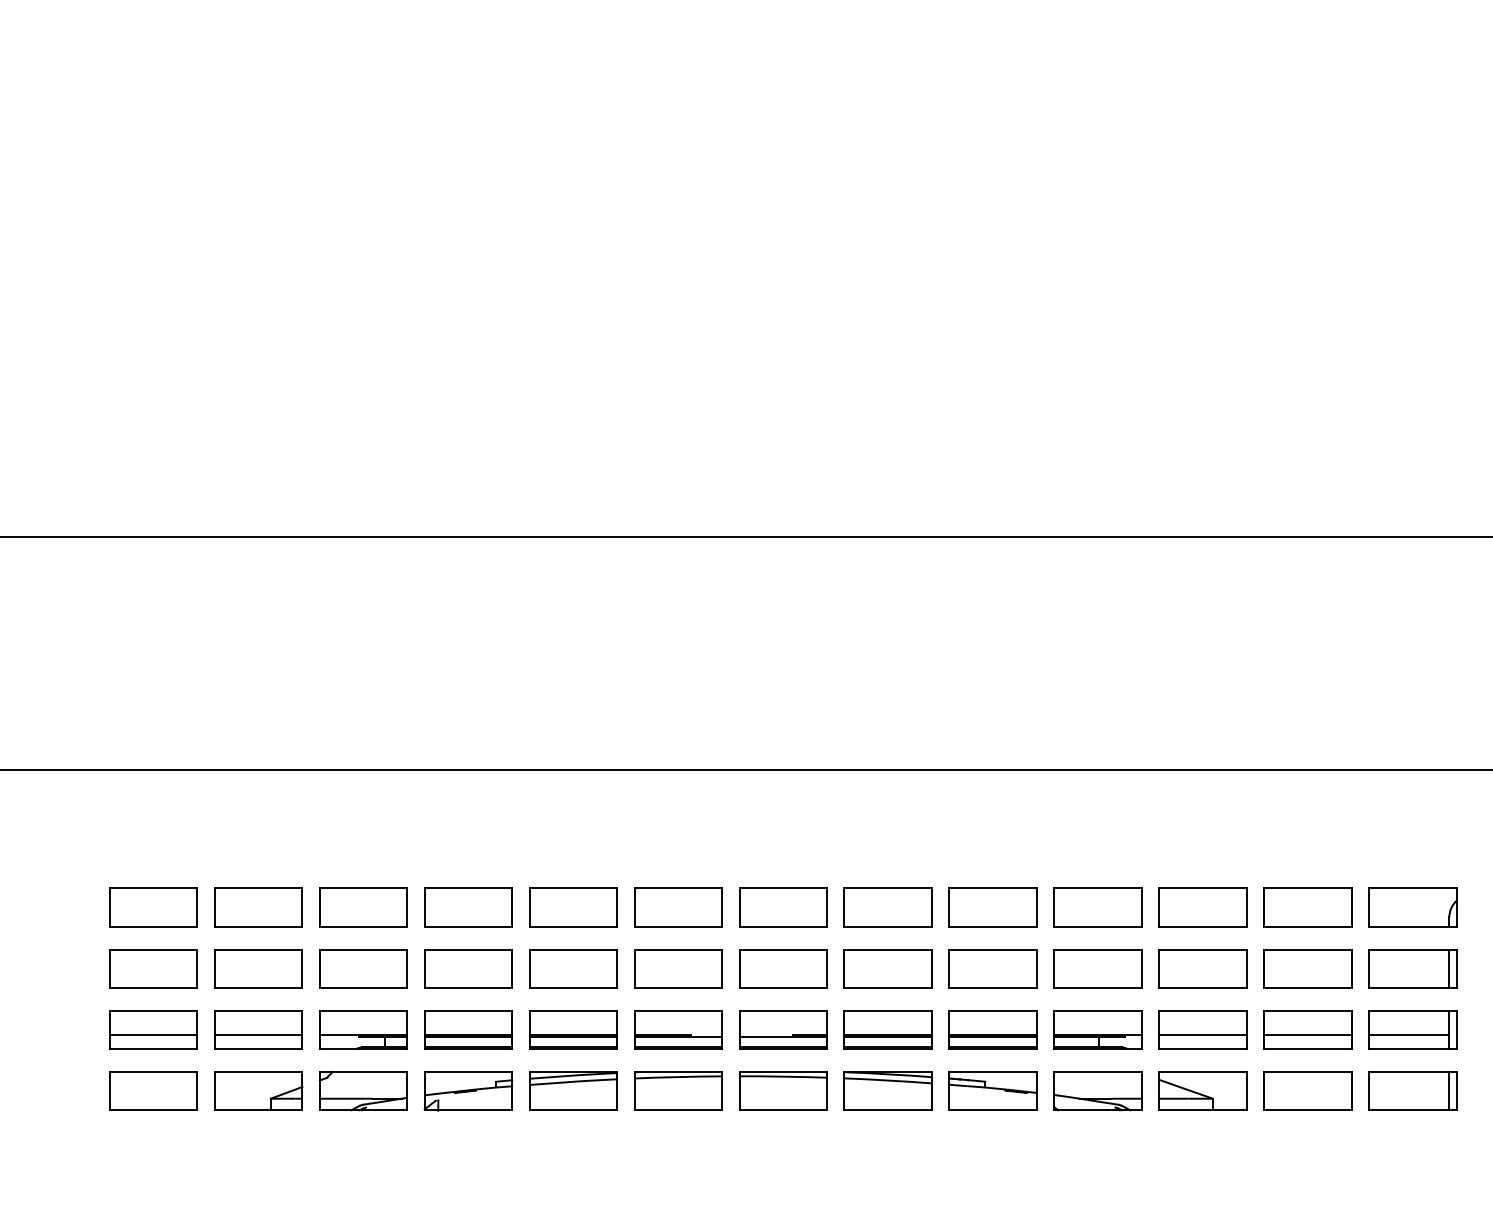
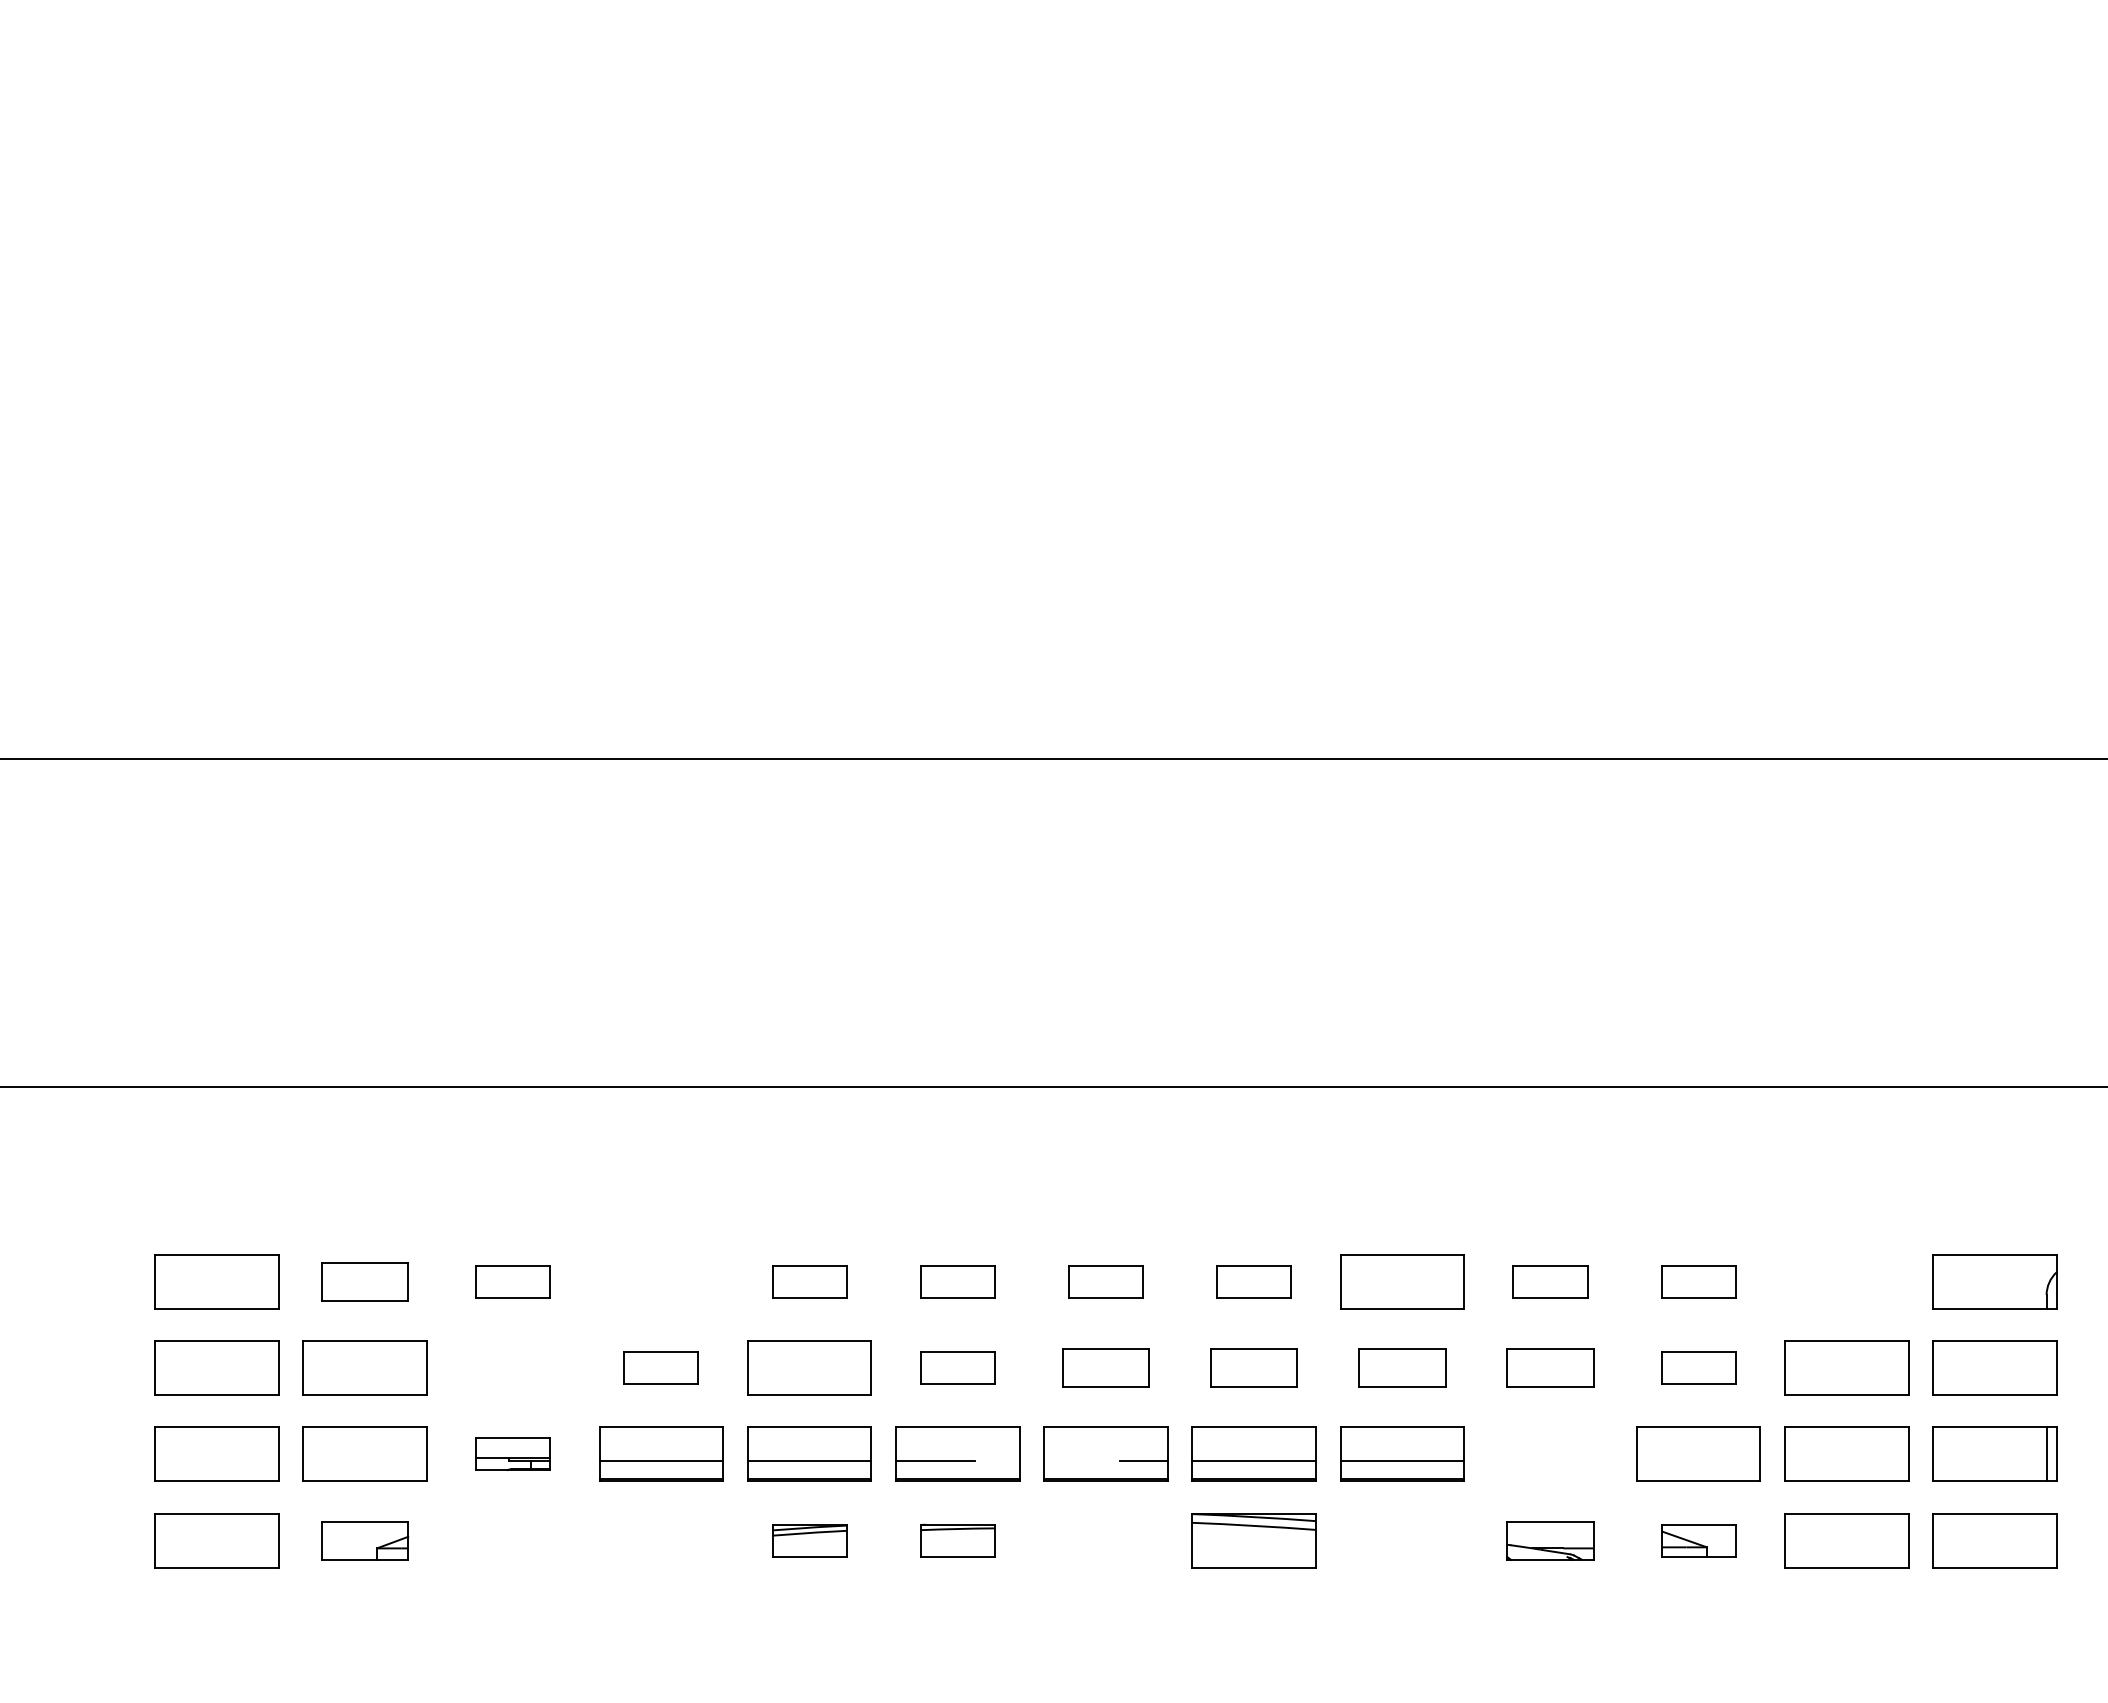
part: (258, 907) -> (364, 1281), size x0.7
part: (363, 907) -> (512, 1281), size x0.6
part: (468, 907) -> (661, 1281), removed
part: (573, 907) -> (809, 1281), size x0.6
part: (678, 907) -> (957, 1281), size x0.6
part: (782, 907) -> (1105, 1281), size x0.6
part: (887, 907) -> (1253, 1281), size x0.6
part: (1098, 907) -> (1550, 1281), size x0.6
part: (1202, 907) -> (1698, 1281), size x0.6
part: (1307, 907) -> (1846, 1281), removed
part: (363, 968) -> (512, 1367), removed
part: (468, 968) -> (661, 1367), size x0.6
part: (678, 968) -> (957, 1367), size x0.6
part: (782, 968) -> (1105, 1367), size x0.7
part: (887, 968) -> (1253, 1367), size x0.7
part: (993, 968) -> (1402, 1367), size x0.7
part: (1098, 968) -> (1550, 1367), size x0.7
part: (1202, 968) -> (1698, 1367), size x0.6
line: (1449, 968) -> (2046, 1367), removed
part: (363, 1029) -> (512, 1453), size x0.6
part: (1098, 1029) -> (1550, 1453), removed
line: (153, 1034) -> (216, 1460), removed
line: (258, 1034) -> (364, 1460), removed
line: (1202, 1034) -> (1698, 1460), removed
line: (1307, 1034) -> (1846, 1460), removed
line: (1408, 1034) -> (1989, 1460), removed
line: (468, 1037) -> (661, 1464), removed
line: (573, 1037) -> (809, 1464), removed
line: (678, 1037) -> (957, 1464), removed
line: (782, 1037) -> (1105, 1464), removed
line: (887, 1037) -> (1253, 1464), removed
line: (993, 1037) -> (1402, 1464), removed
part: (258, 1090) -> (364, 1540), size x0.7
part: (363, 1090) -> (512, 1540), removed
part: (573, 1090) -> (809, 1540), size x0.6
part: (678, 1090) -> (957, 1540), size x0.6
part: (782, 1090) -> (1105, 1540), removed
part: (992, 1090) -> (1401, 1540), removed
part: (1097, 1090) -> (1549, 1540), size x0.7
part: (1202, 1090) -> (1698, 1540), size x0.6
line: (1449, 1090) -> (2046, 1540), removed
part: (467, 1091) -> (660, 1541), removed

